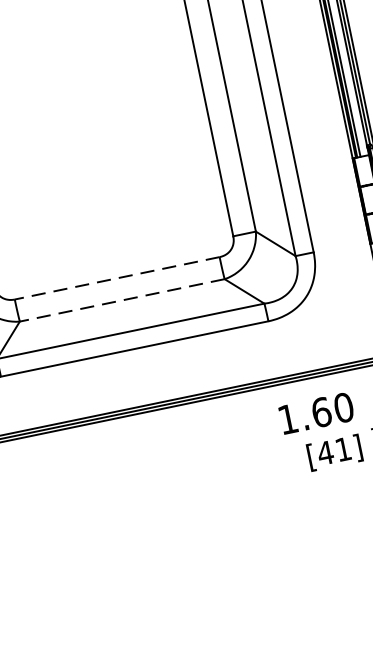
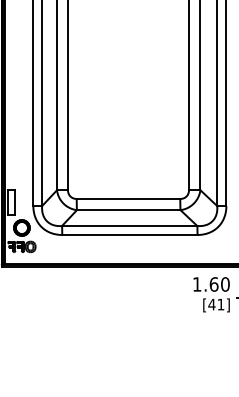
line: (117, 277) -> (128, 198), dashed -> solid
line: (121, 301) -> (128, 210), dashed -> solid

